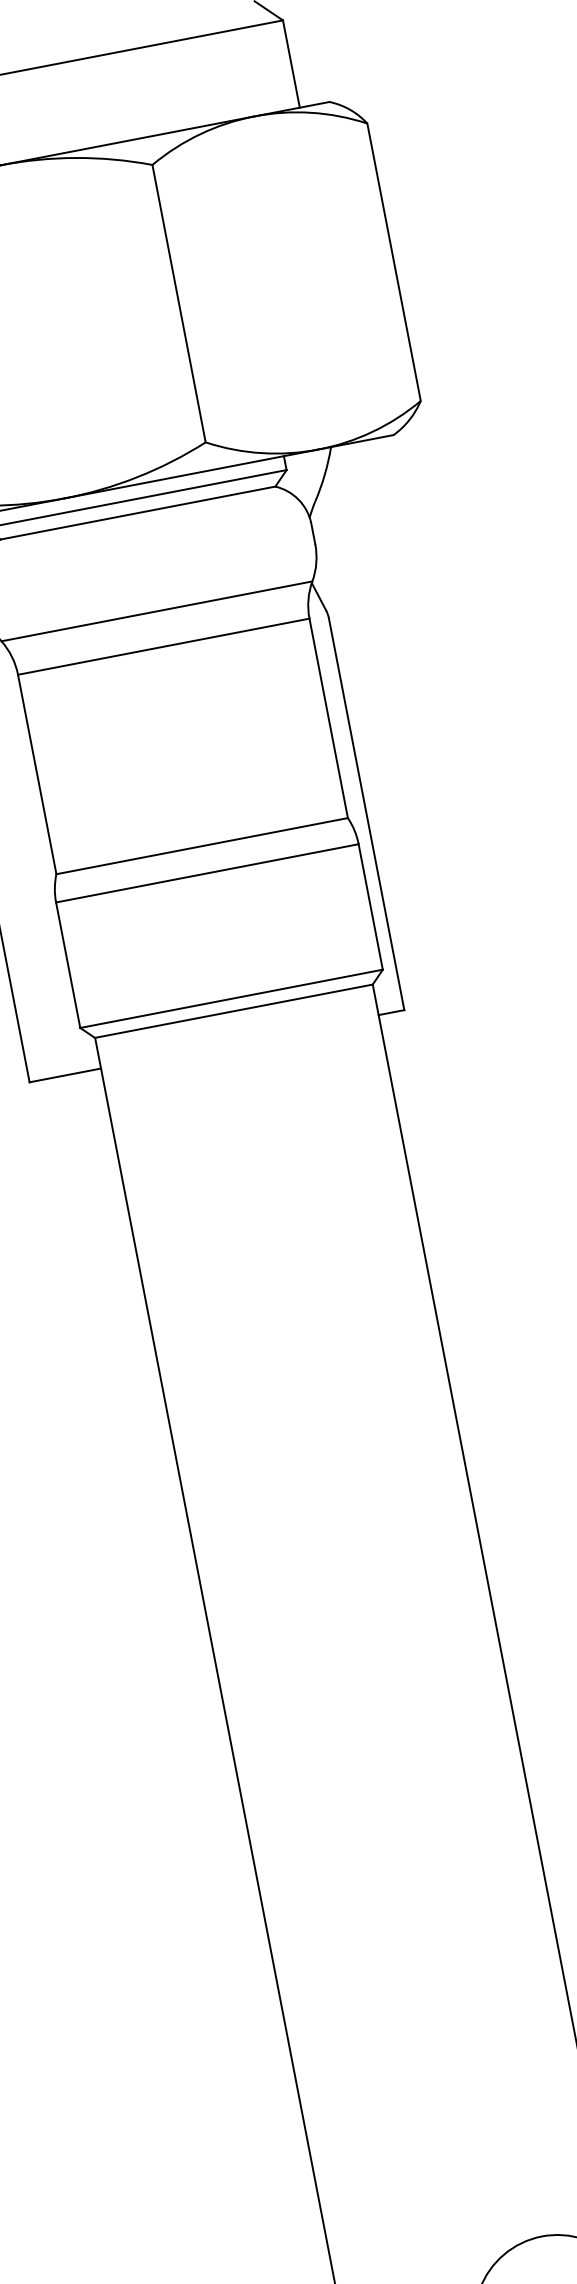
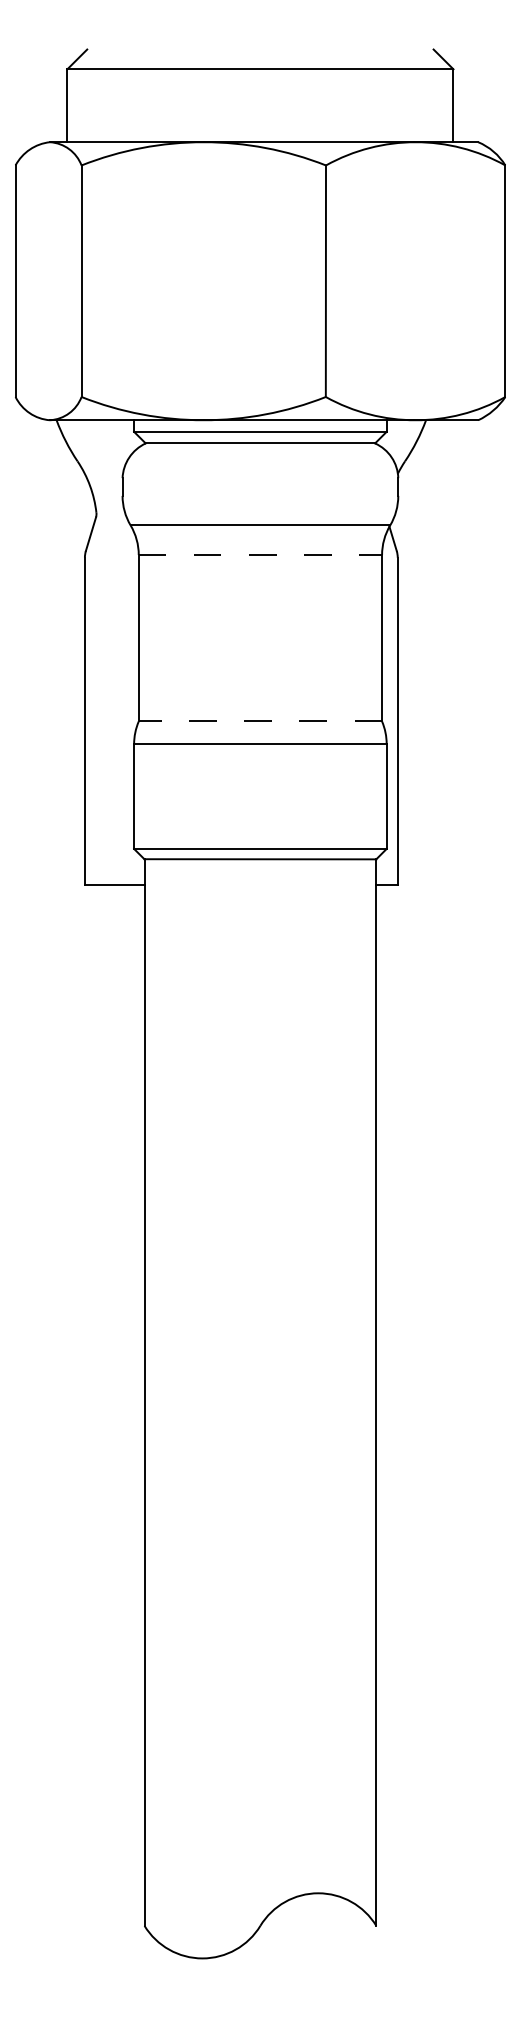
line: (163, 647) -> (260, 555), solid -> dashed
line: (202, 846) -> (260, 721), solid -> dashed

